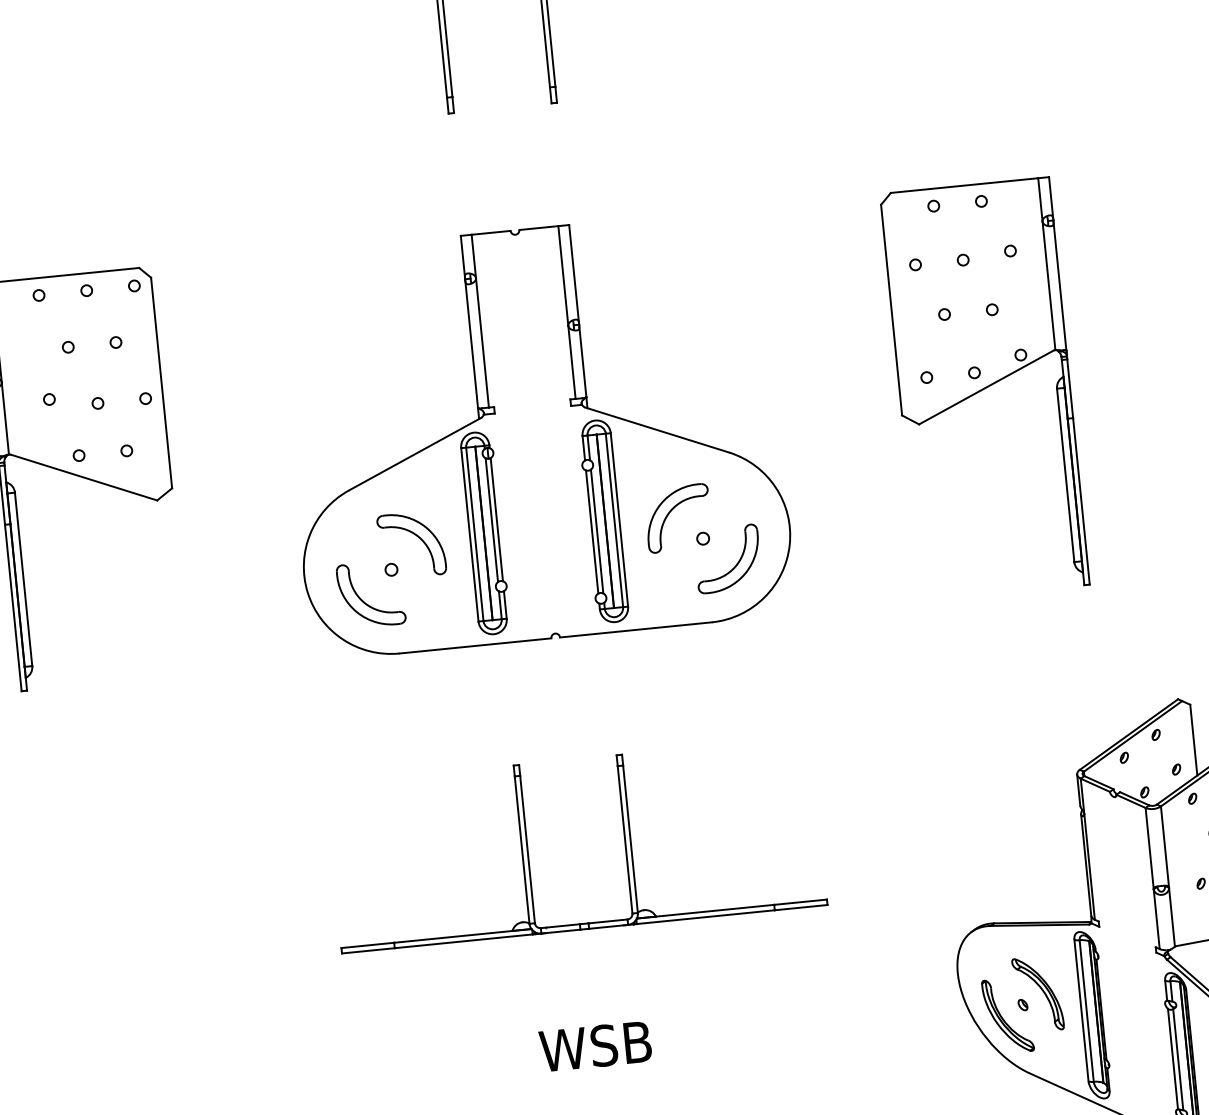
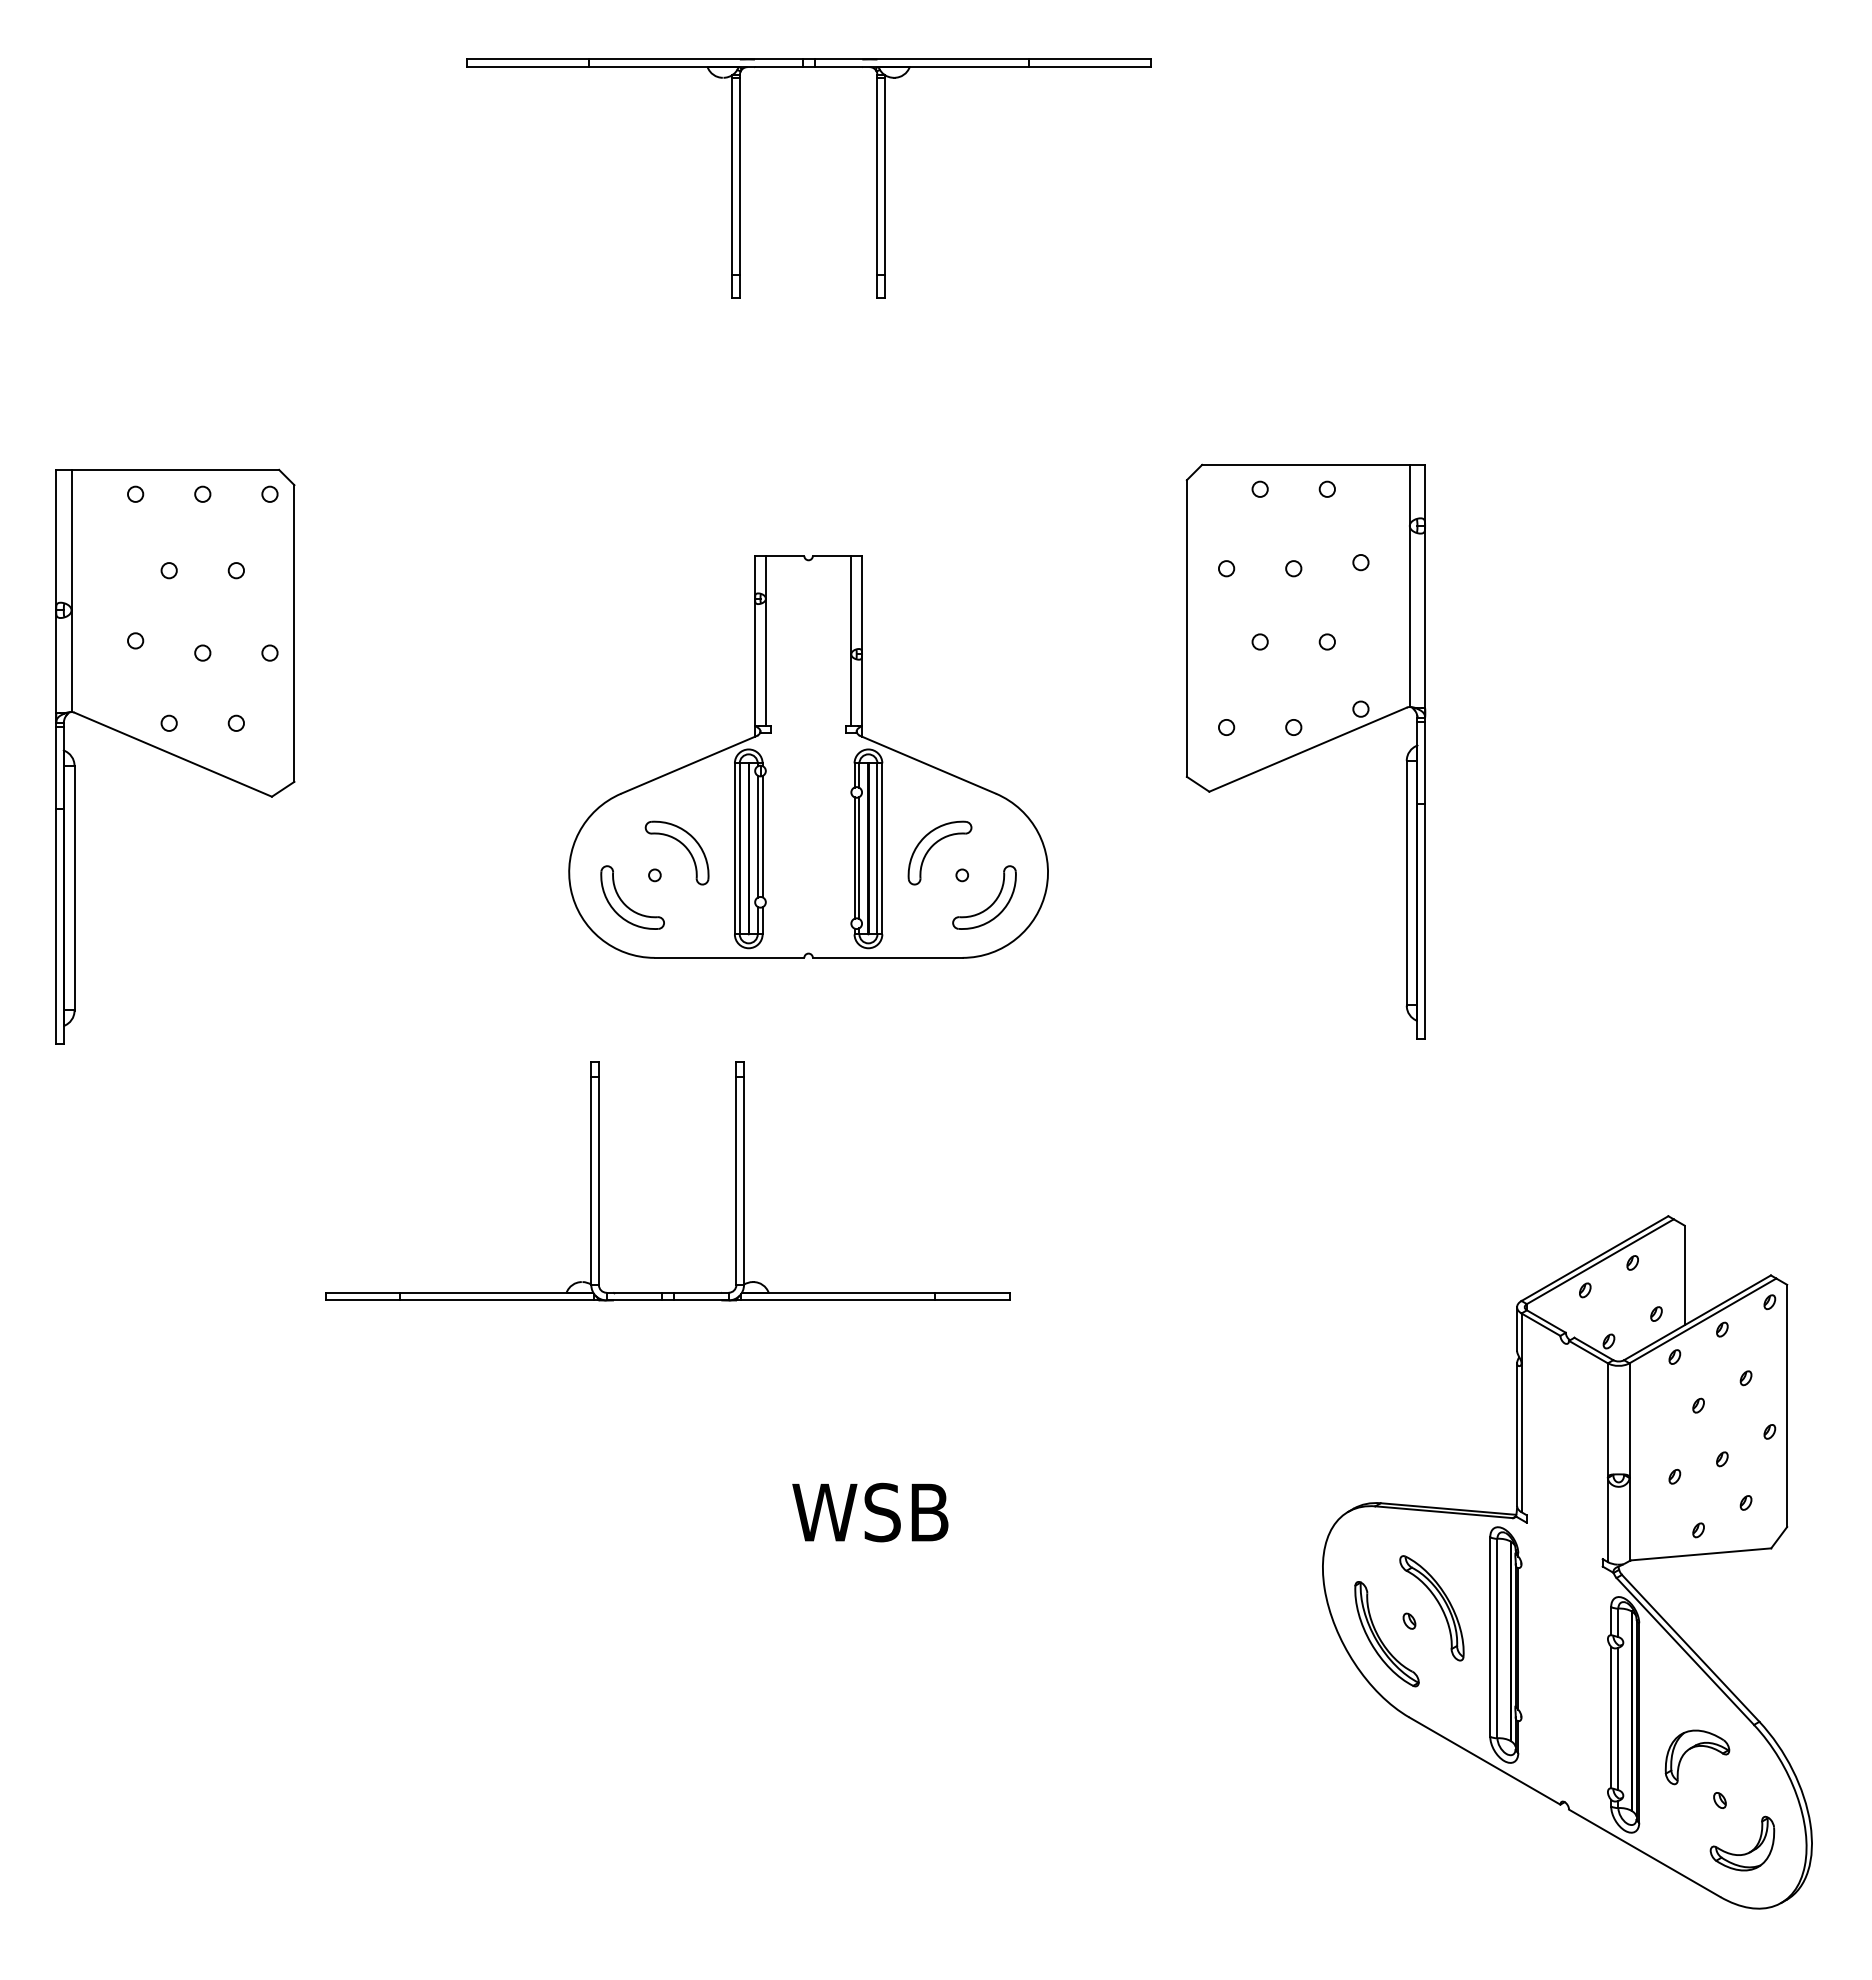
part: (984, 389) -> (1305, 751), moved
part: (535, 433) -> (808, 756), size x0.7
part: (527, 849) -> (599, 1181), moved
text: (595, 1046) -> (870, 1512), moved

